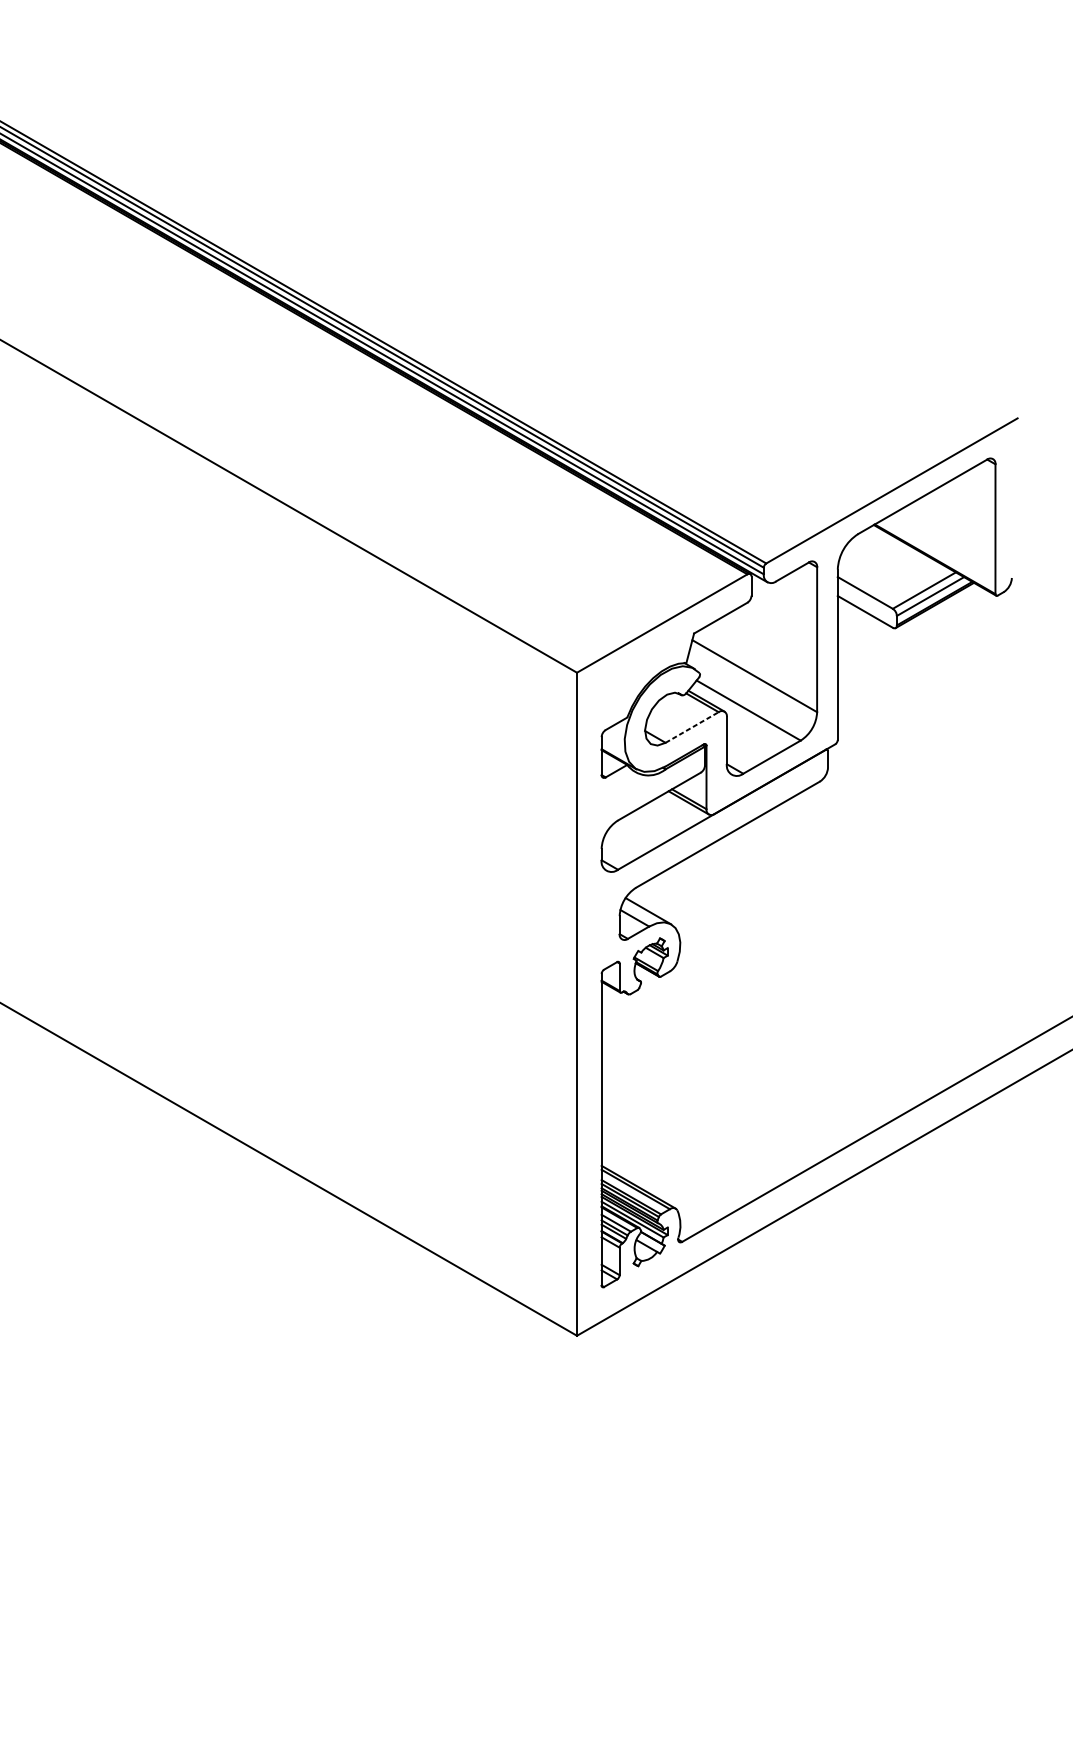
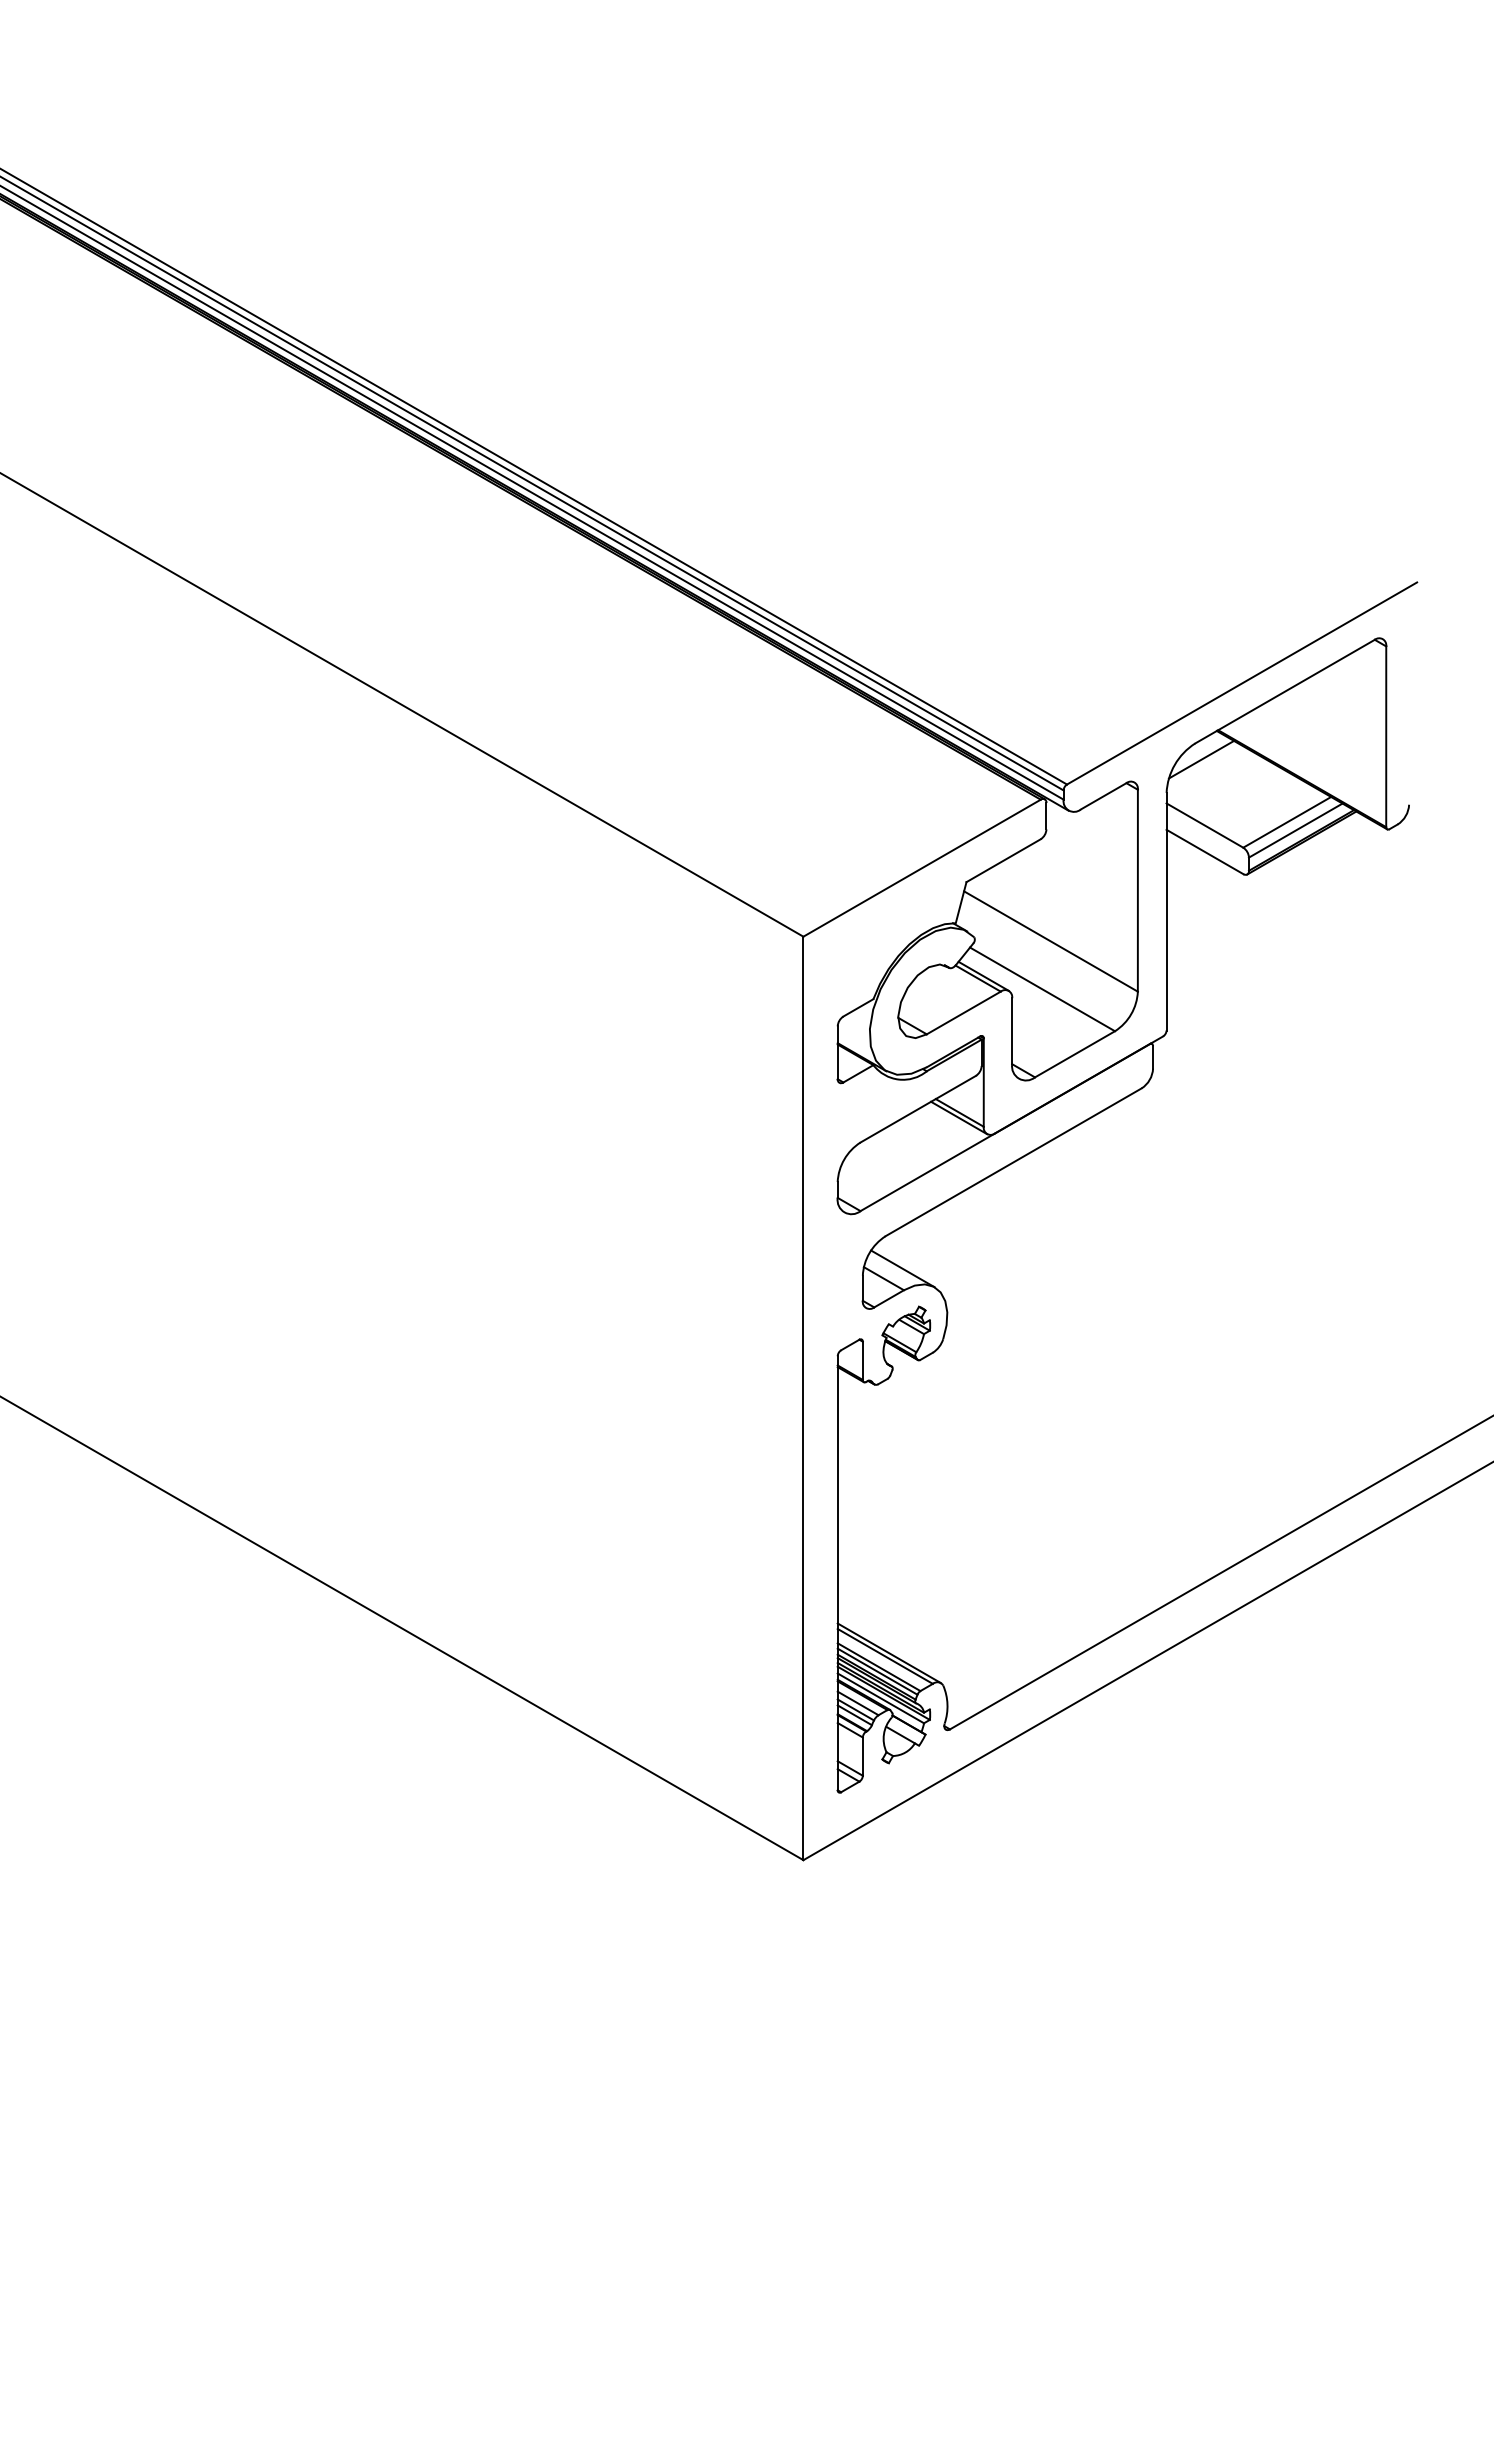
line: (862, 545) -> (1201, 759), added
line: (691, 727) -> (963, 1013), dashed -> solid

